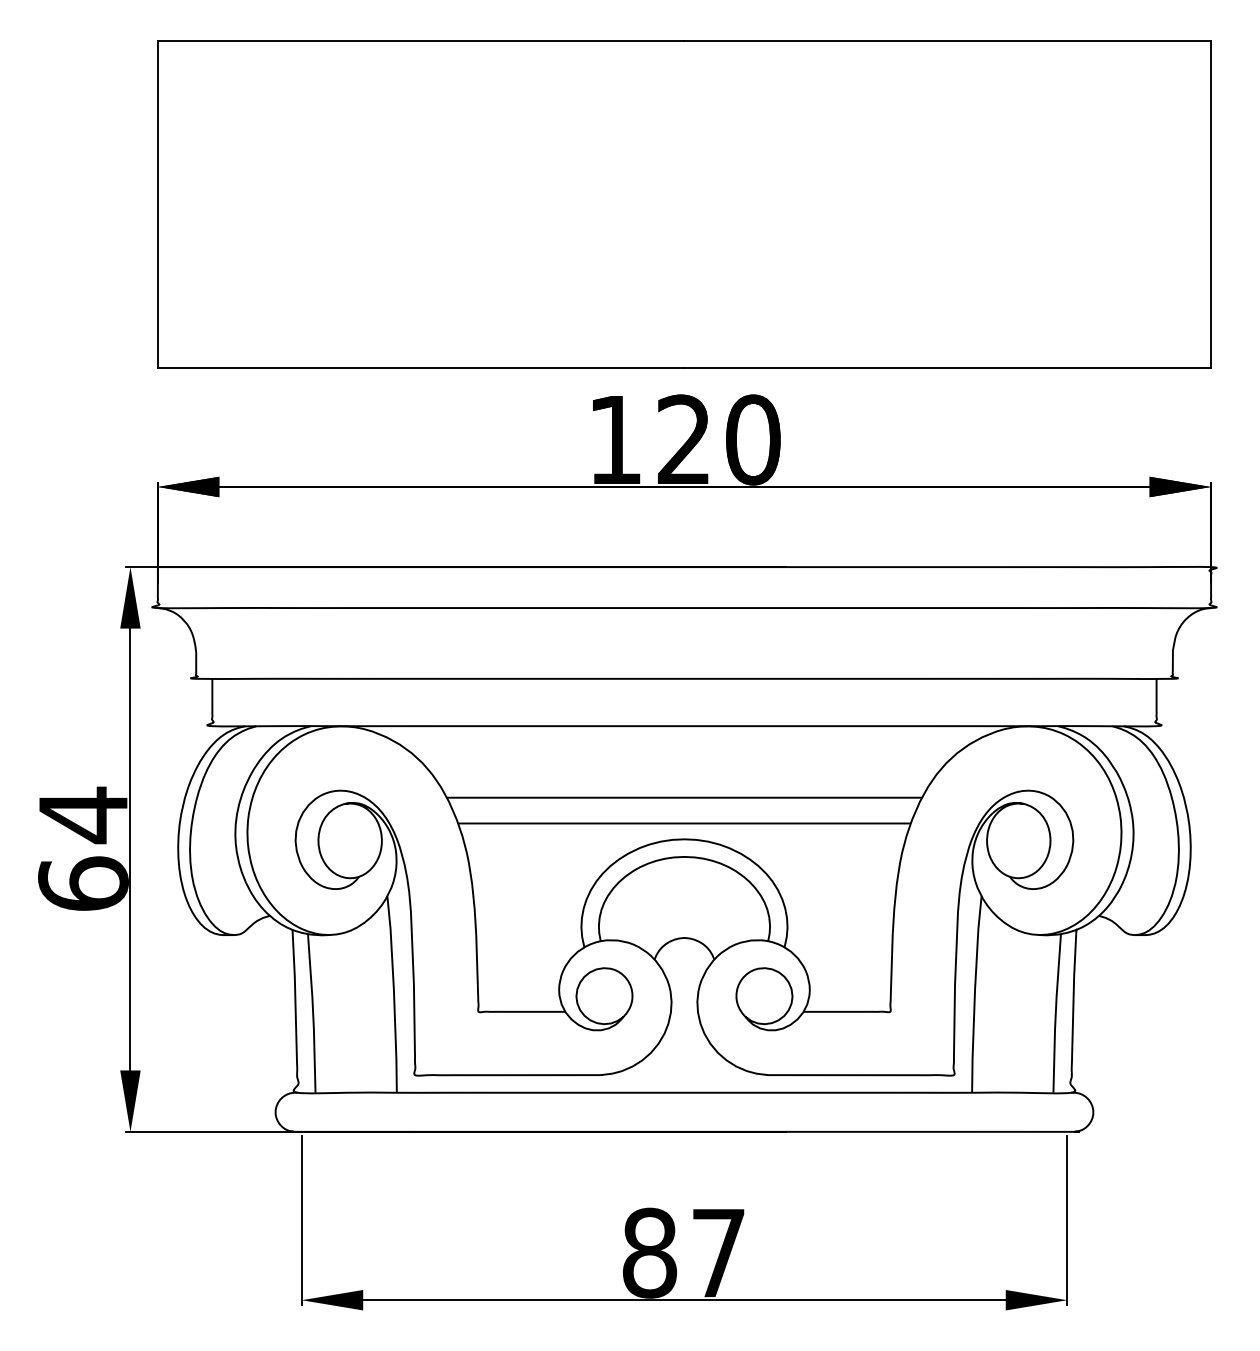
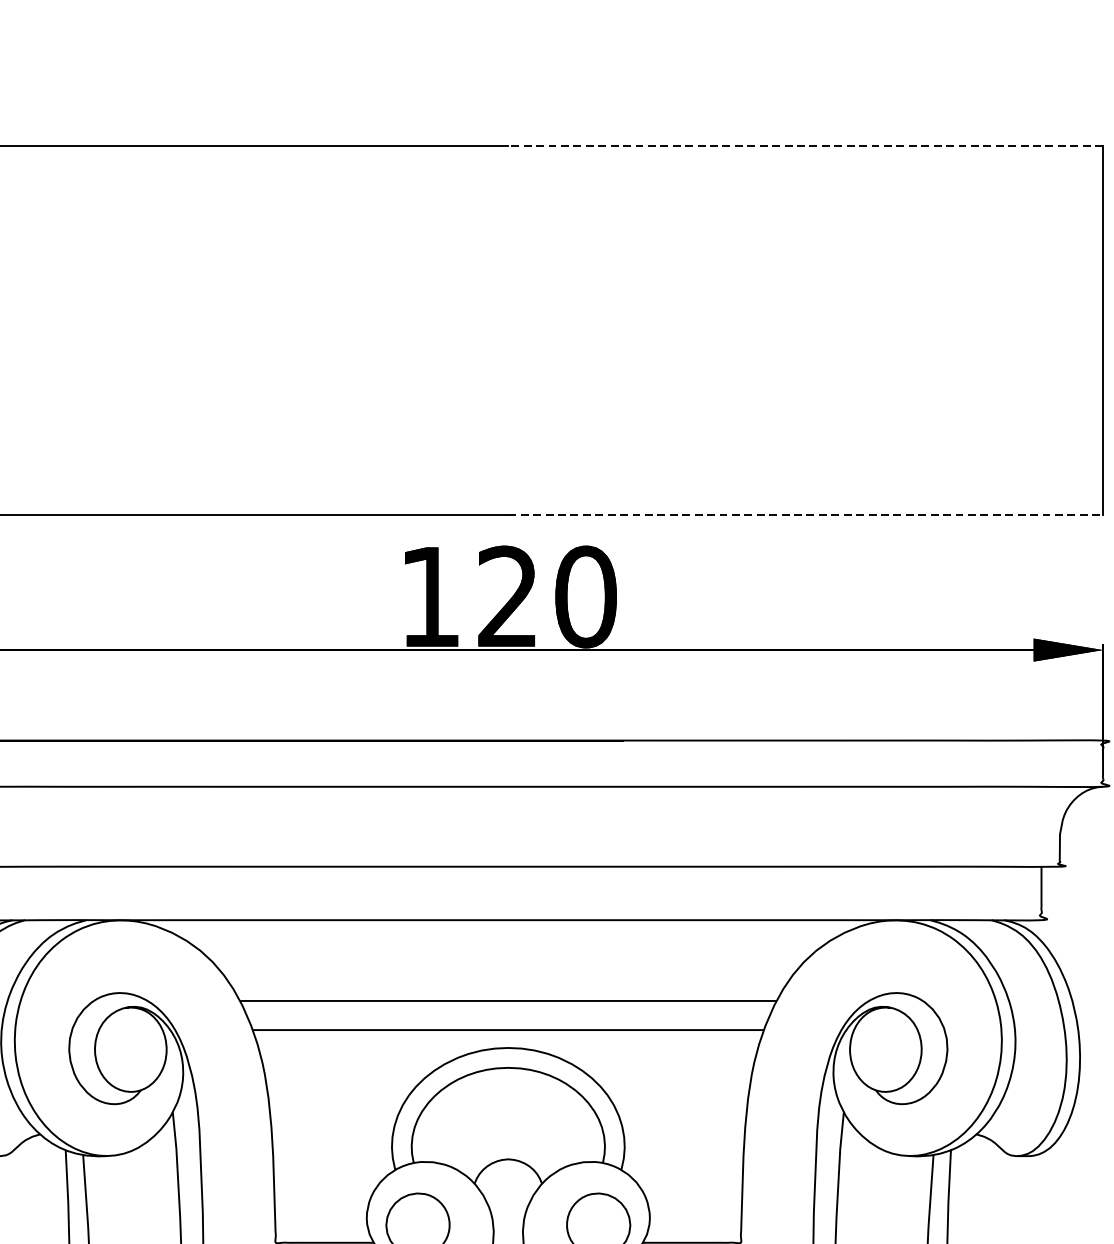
line: (947, 40) -> (805, 145), solid -> dashed
line: (948, 367) -> (806, 515), solid -> dashed

